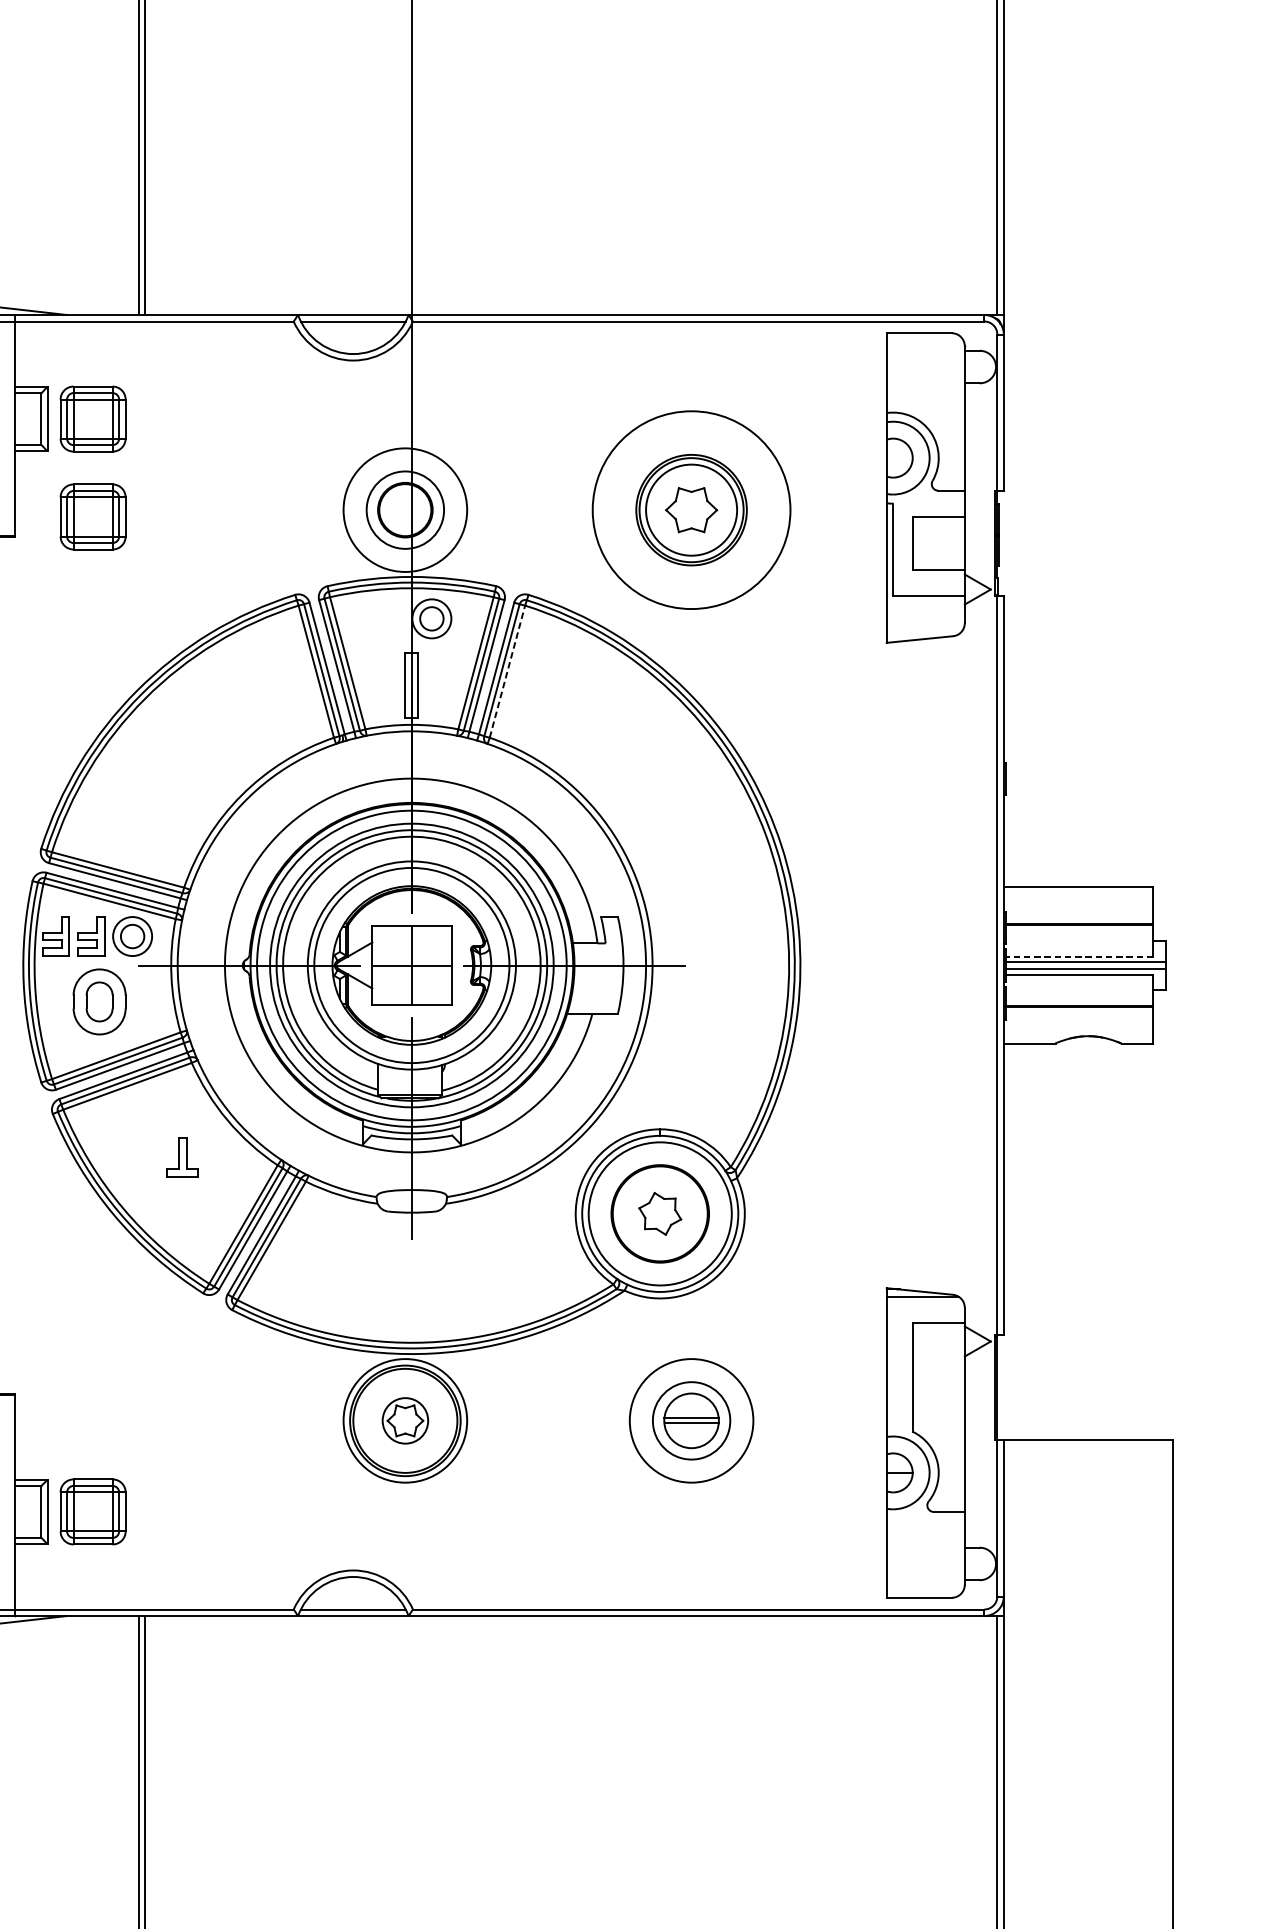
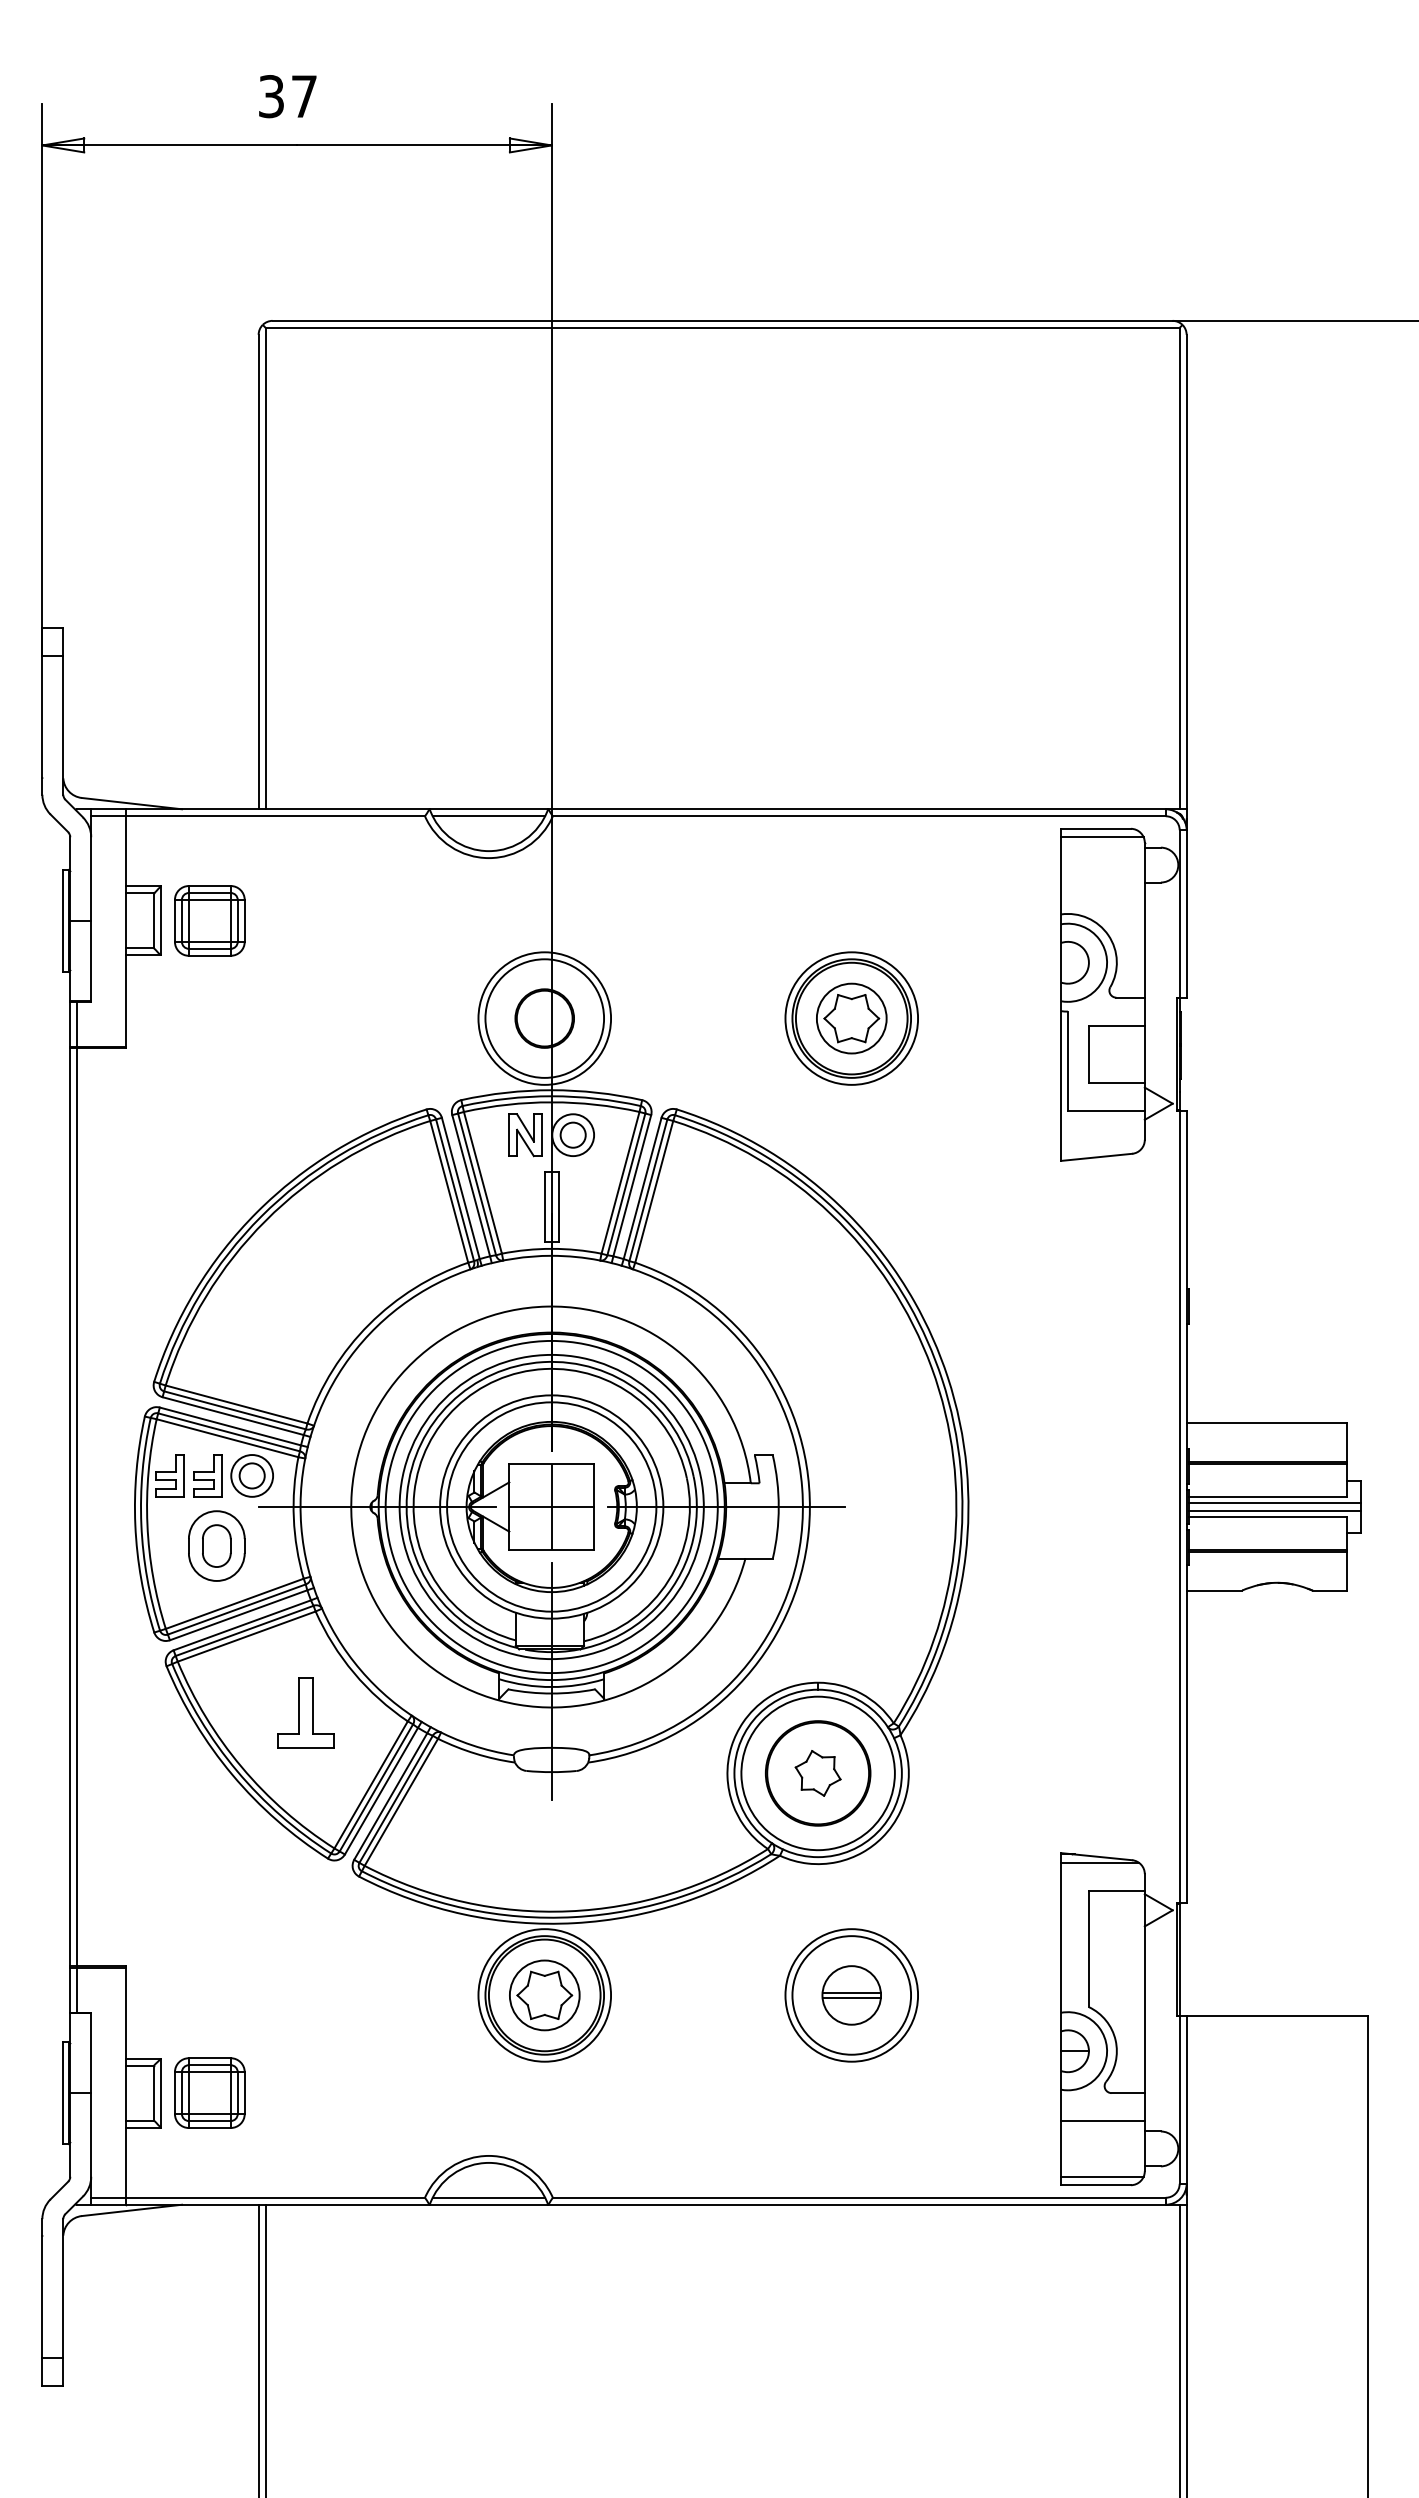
line: (925, 341) -> (1102, 837), added
circle: (405, 510) -> (544, 1018), size x1.43
circle: (691, 510) -> (851, 1018), size x0.62
circle: (691, 510) -> (851, 1018), size x0.71
part: (92, 516) -> (209, 1025), removed
part: (387, 619) -> (525, 1135), added
line: (507, 671) -> (654, 1191), dashed -> solid
line: (1080, 956) -> (1268, 1497), dashed -> solid
part: (182, 1157) -> (305, 1712), size x1.67
part: (405, 1420) -> (544, 1995), size x1.43
circle: (691, 1420) -> (851, 1995), size x1.43
line: (925, 1538) -> (1102, 2121), added
line: (925, 1589) -> (1102, 2176), added

